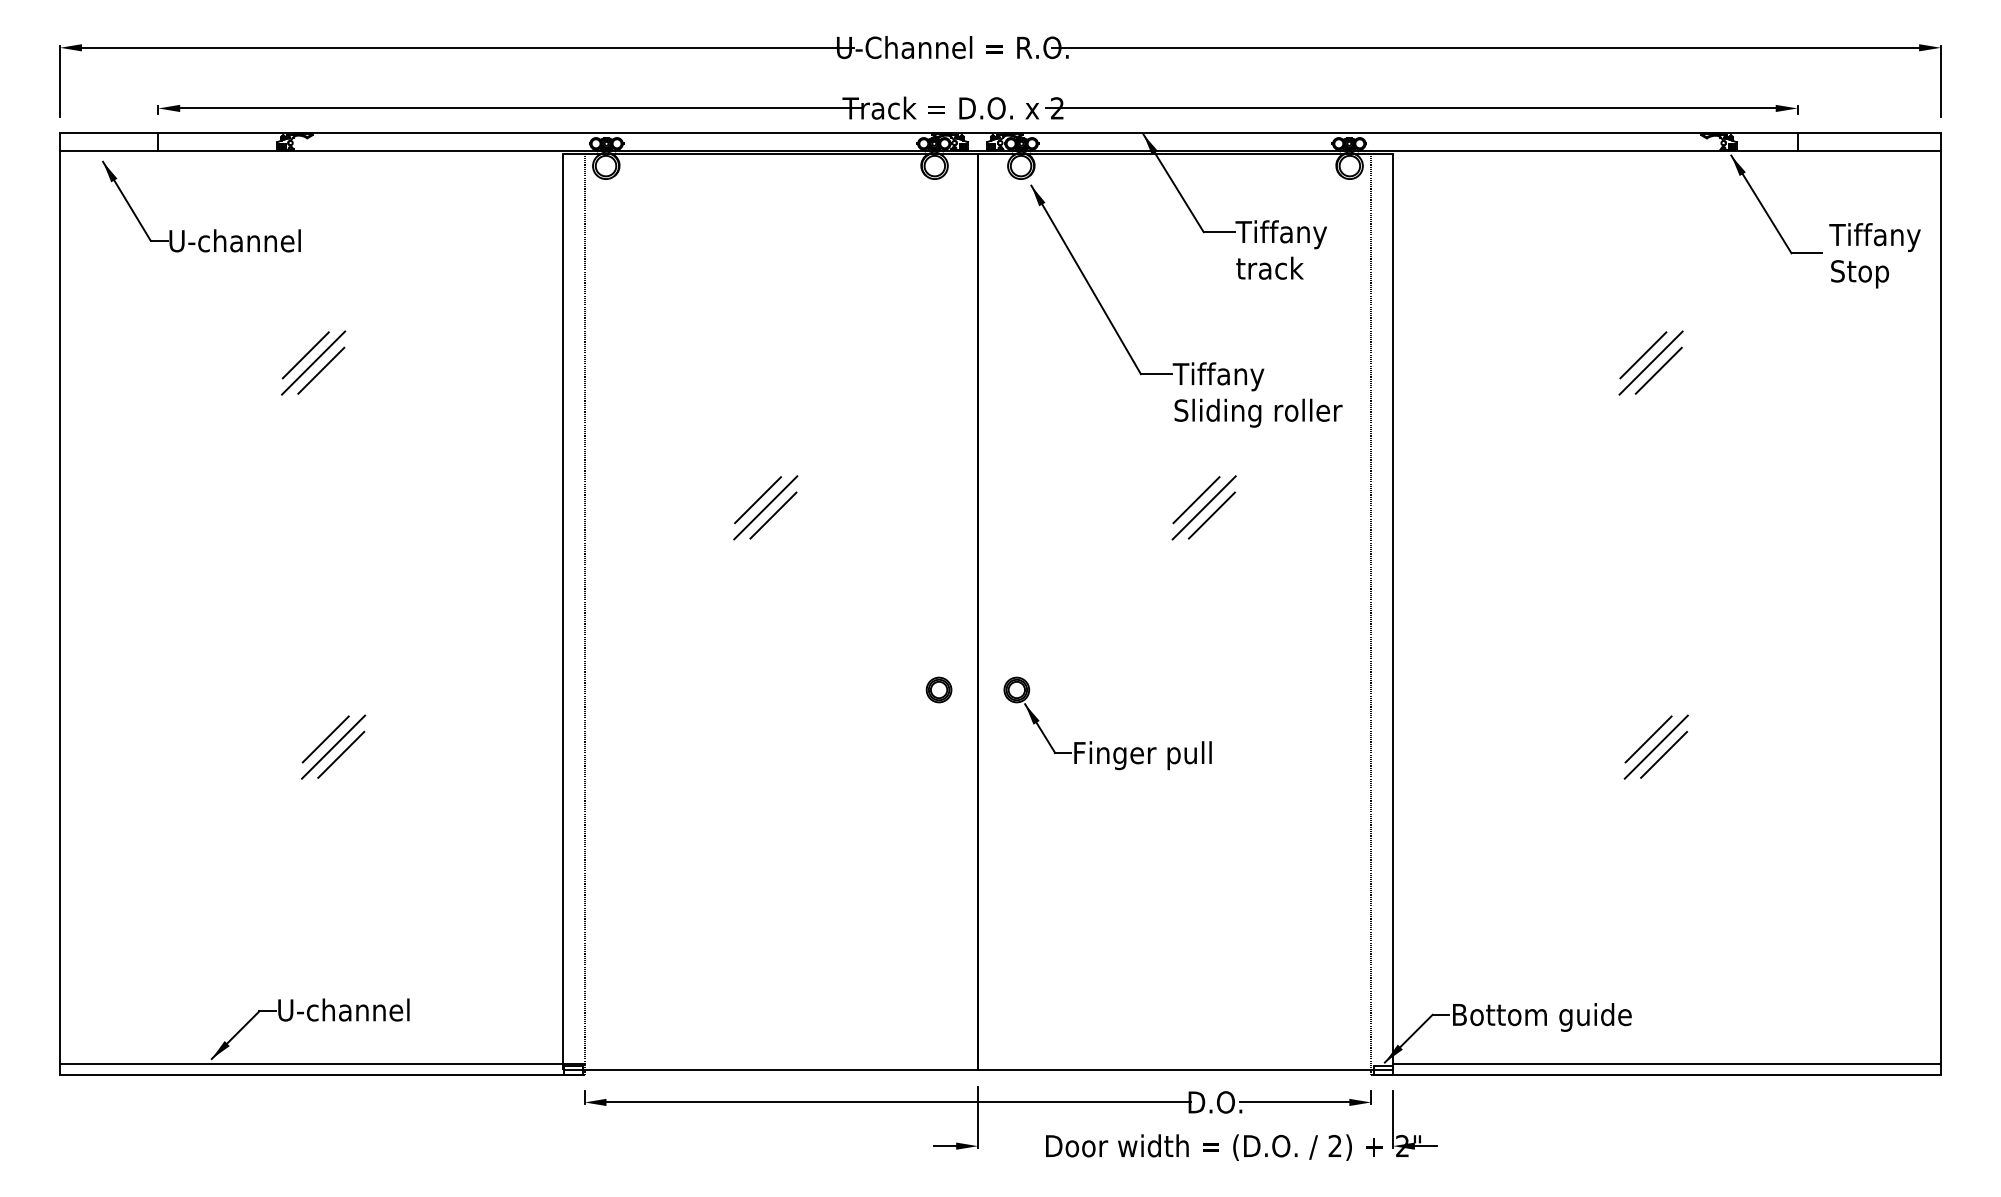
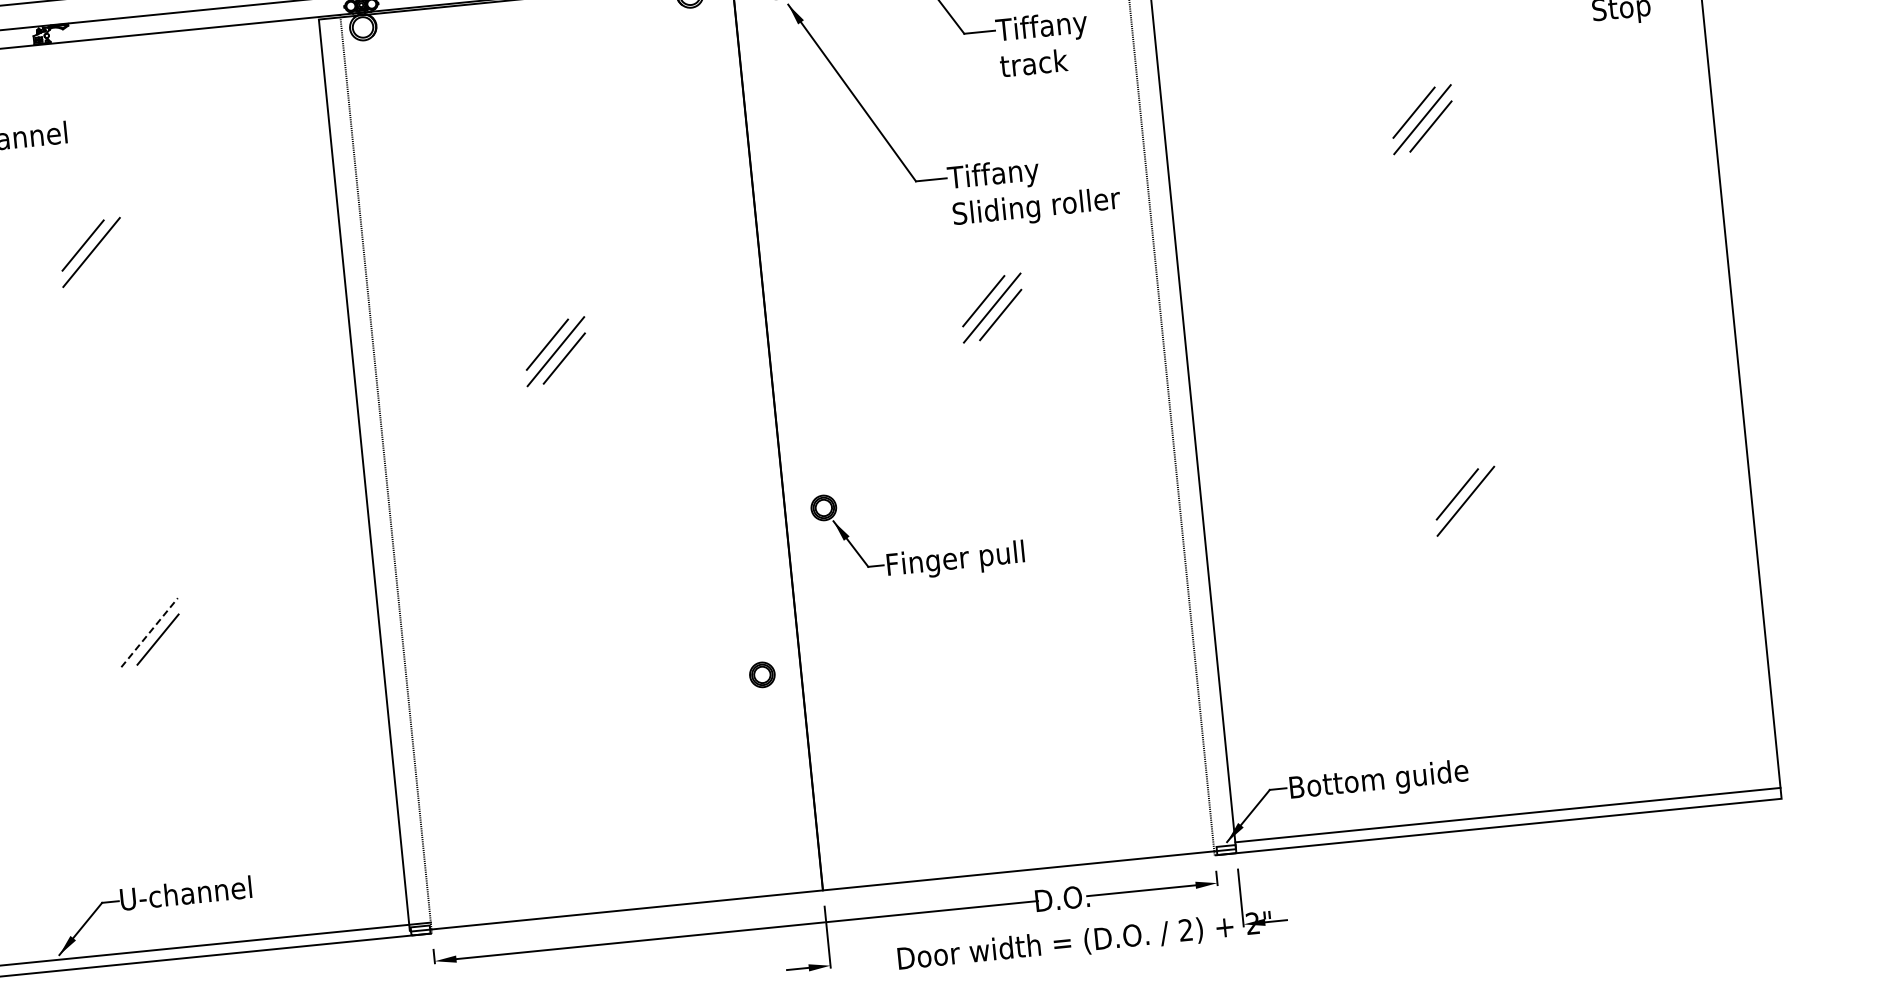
line: (321, 370) -> (100, 259), removed
part: (938, 689) -> (761, 674), moved
line: (325, 739) -> (140, 625), removed
line: (333, 747) -> (149, 633), solid -> dashed
line: (1664, 754) -> (1474, 507), removed

